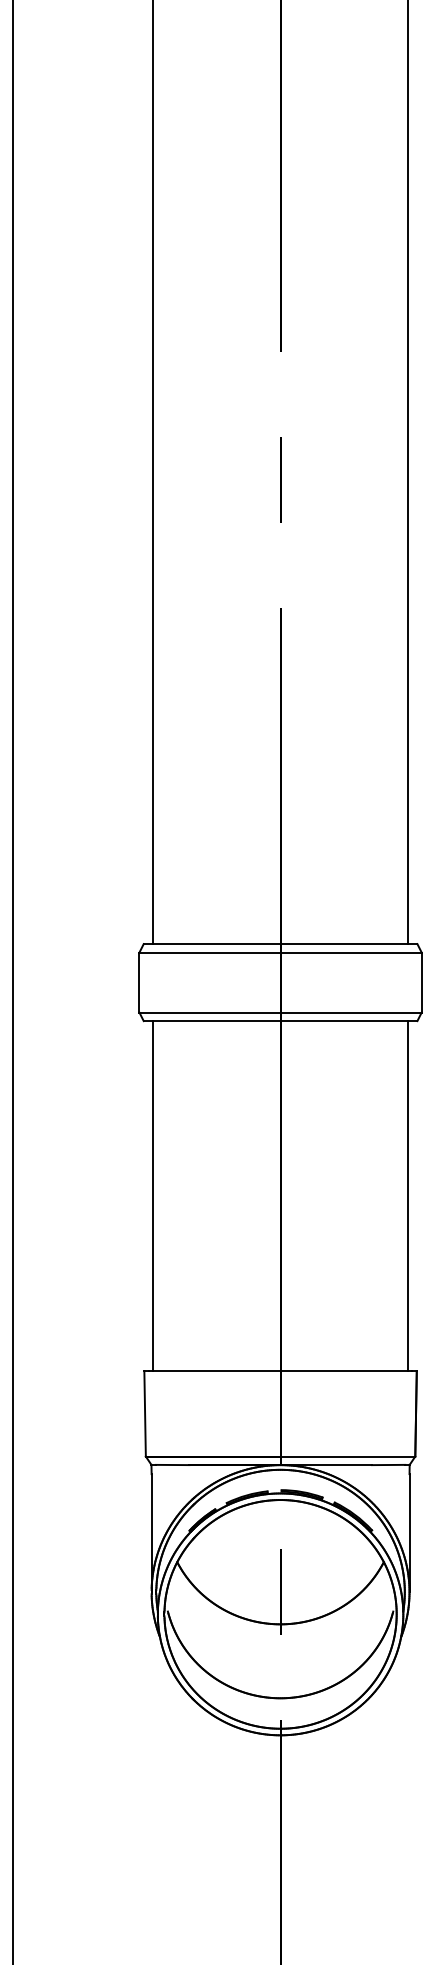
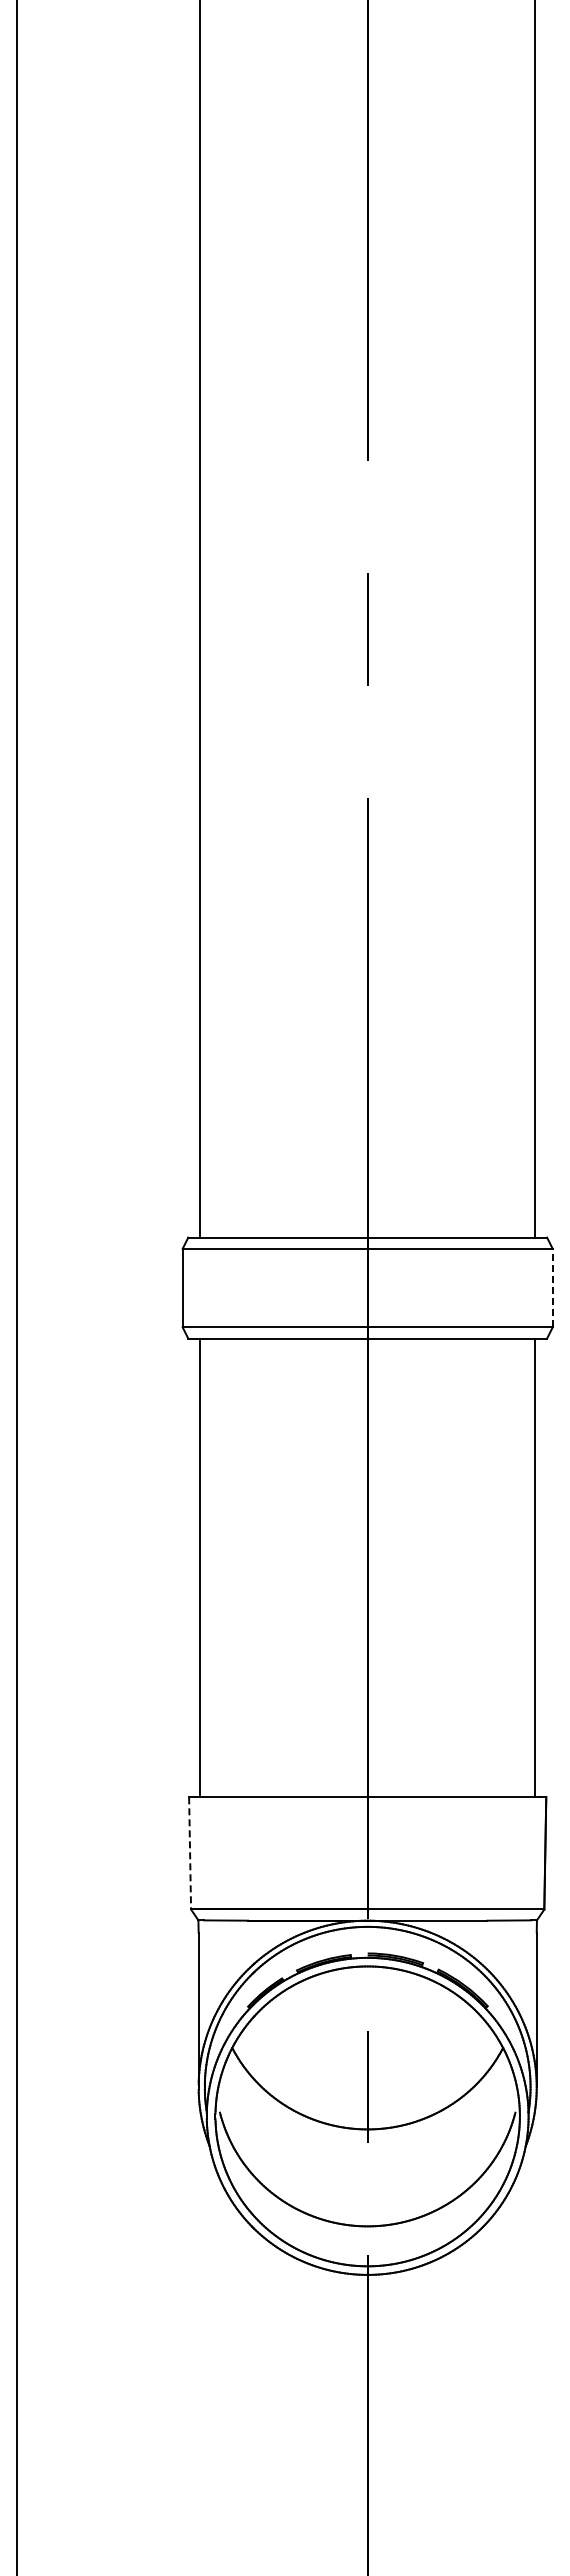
line: (421, 982) -> (552, 1287), solid -> dashed
line: (145, 1413) -> (190, 1853), solid -> dashed

